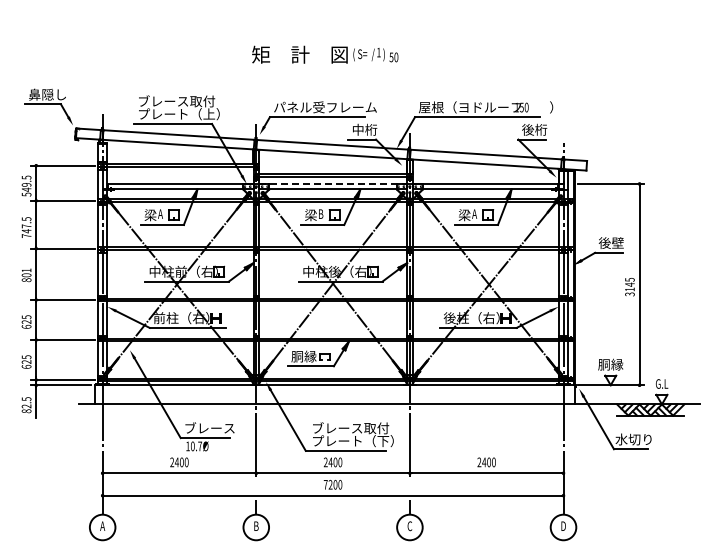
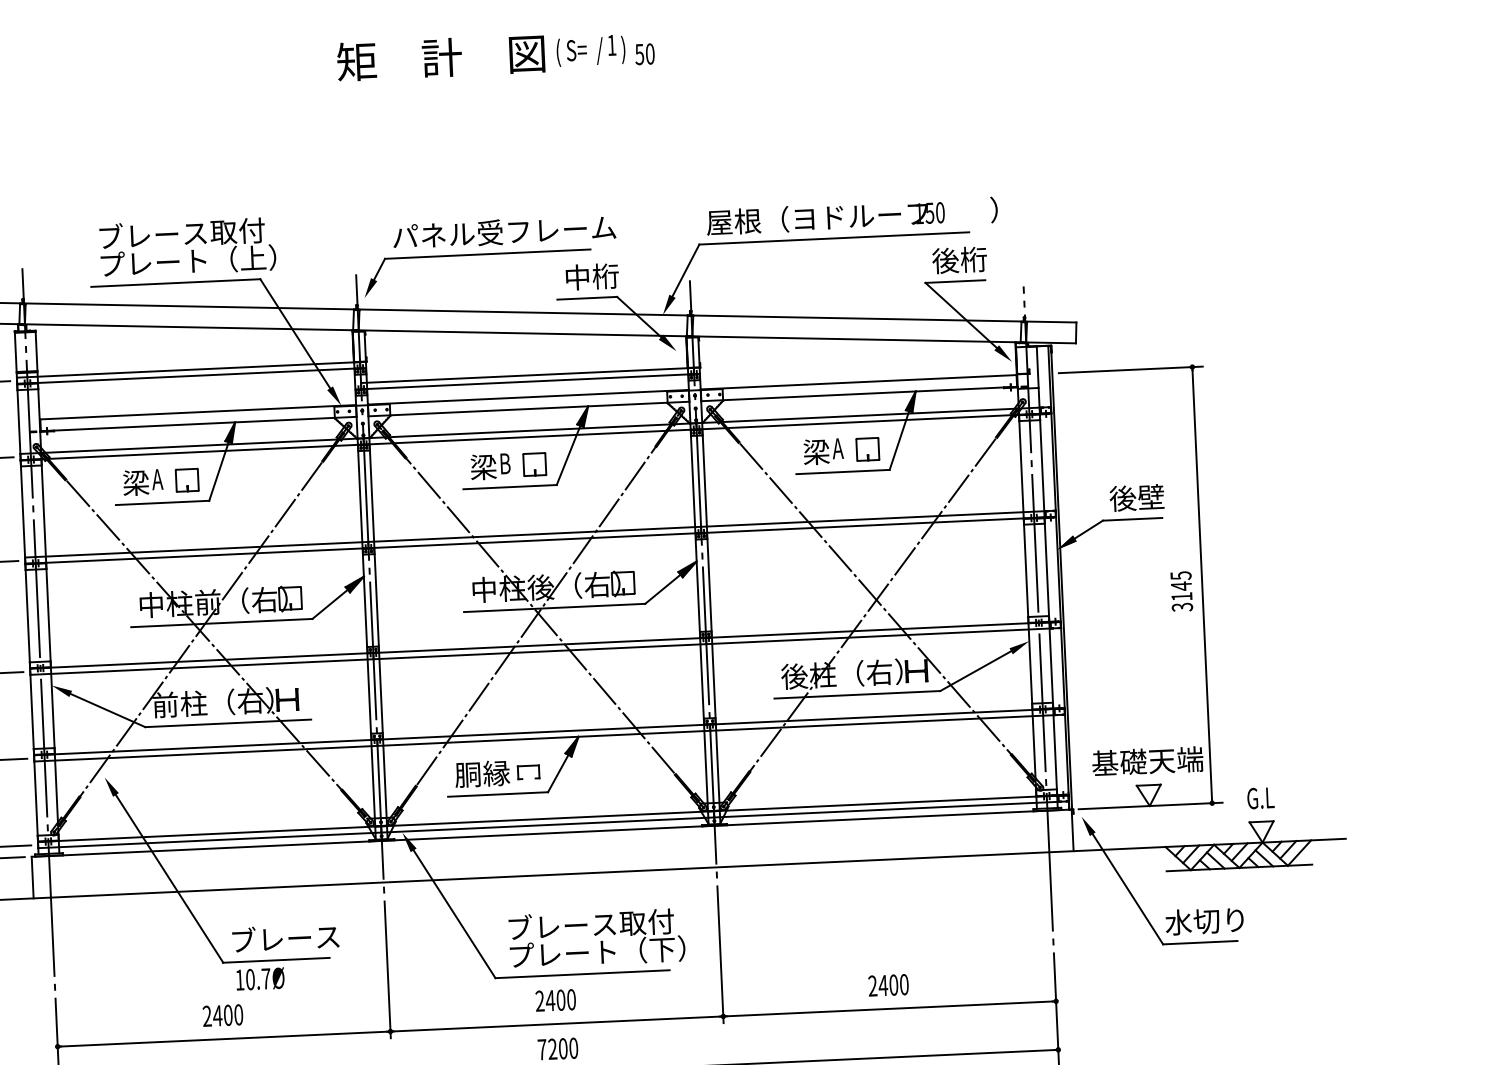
text: (325, 54) -> (496, 54), moved
line: (333, 183) -> (529, 396), dashed -> solid
text: (610, 364) -> (1147, 761), 胴縁 -> 基礎天端

